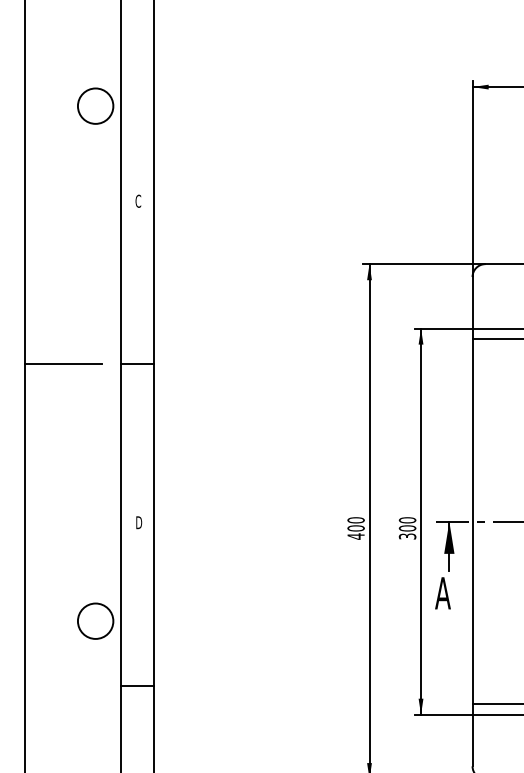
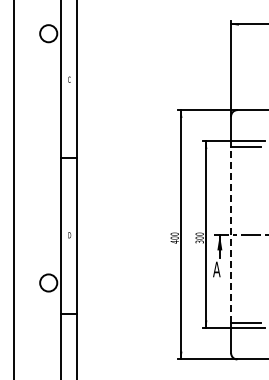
line: (62, 363) -> (32, 158), removed
line: (473, 521) -> (231, 234), solid -> dashed

